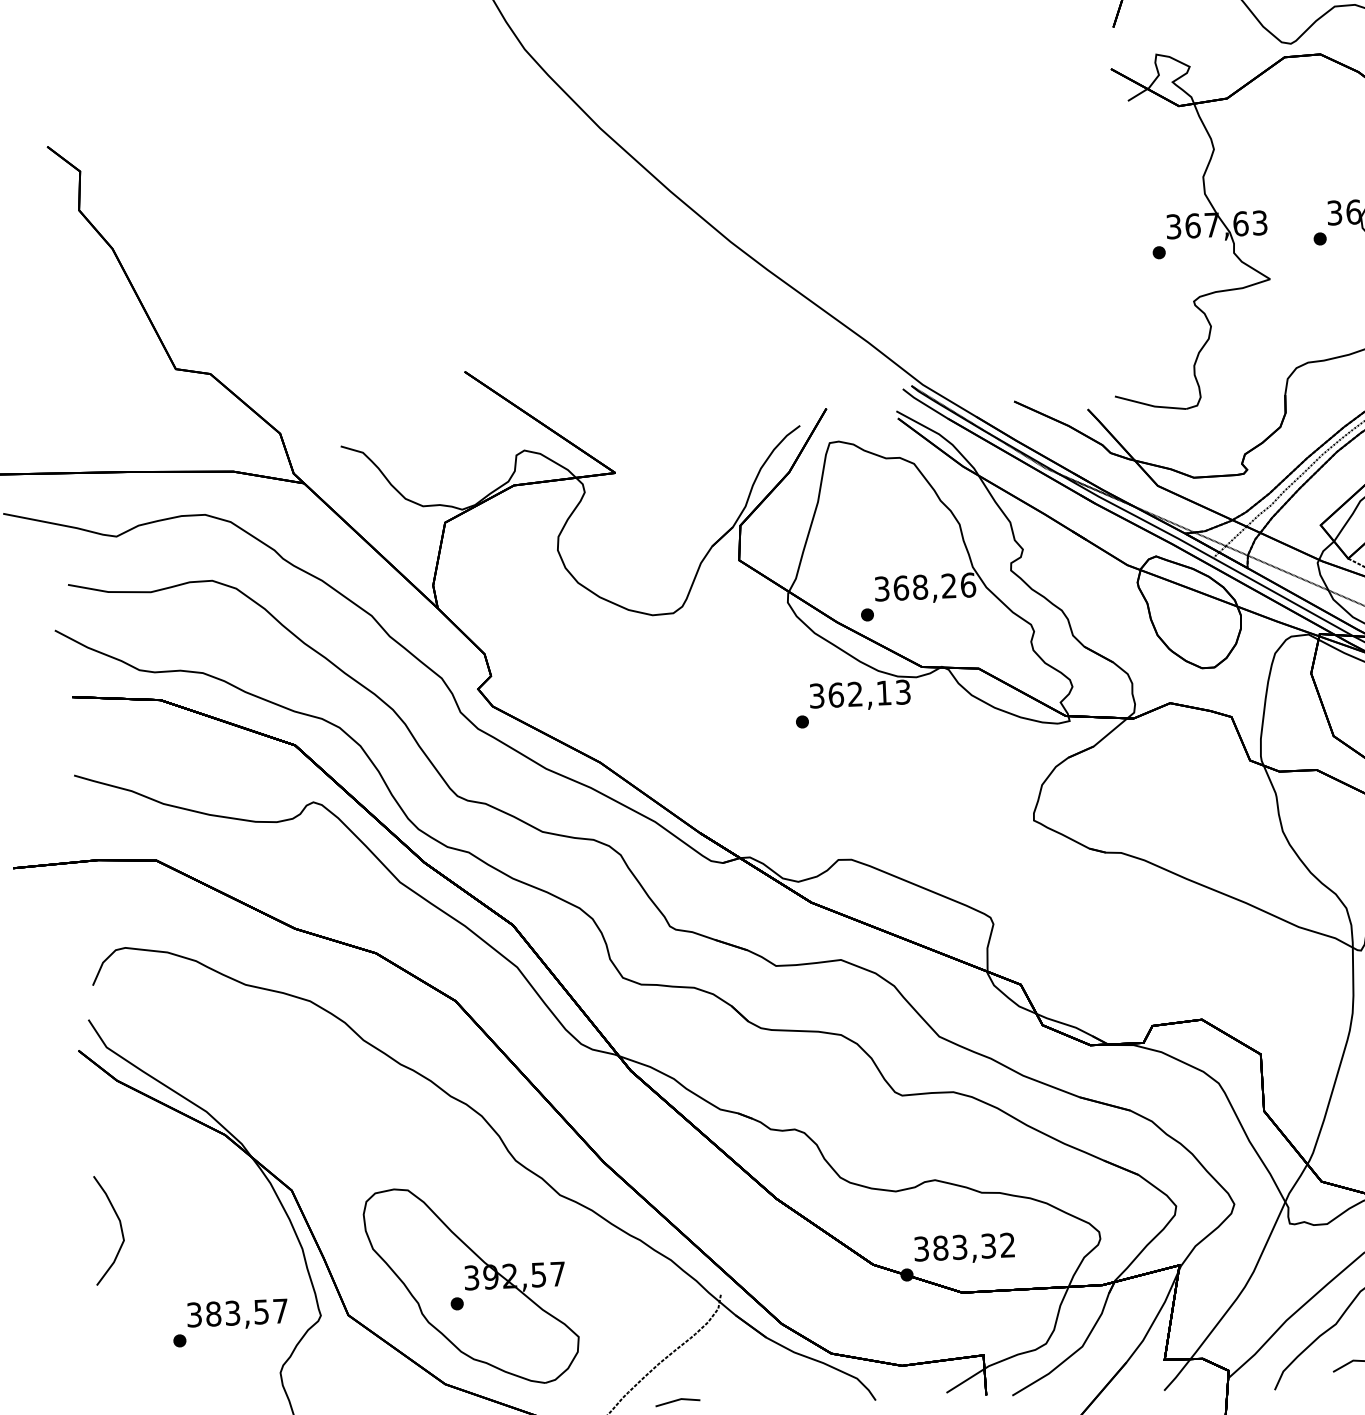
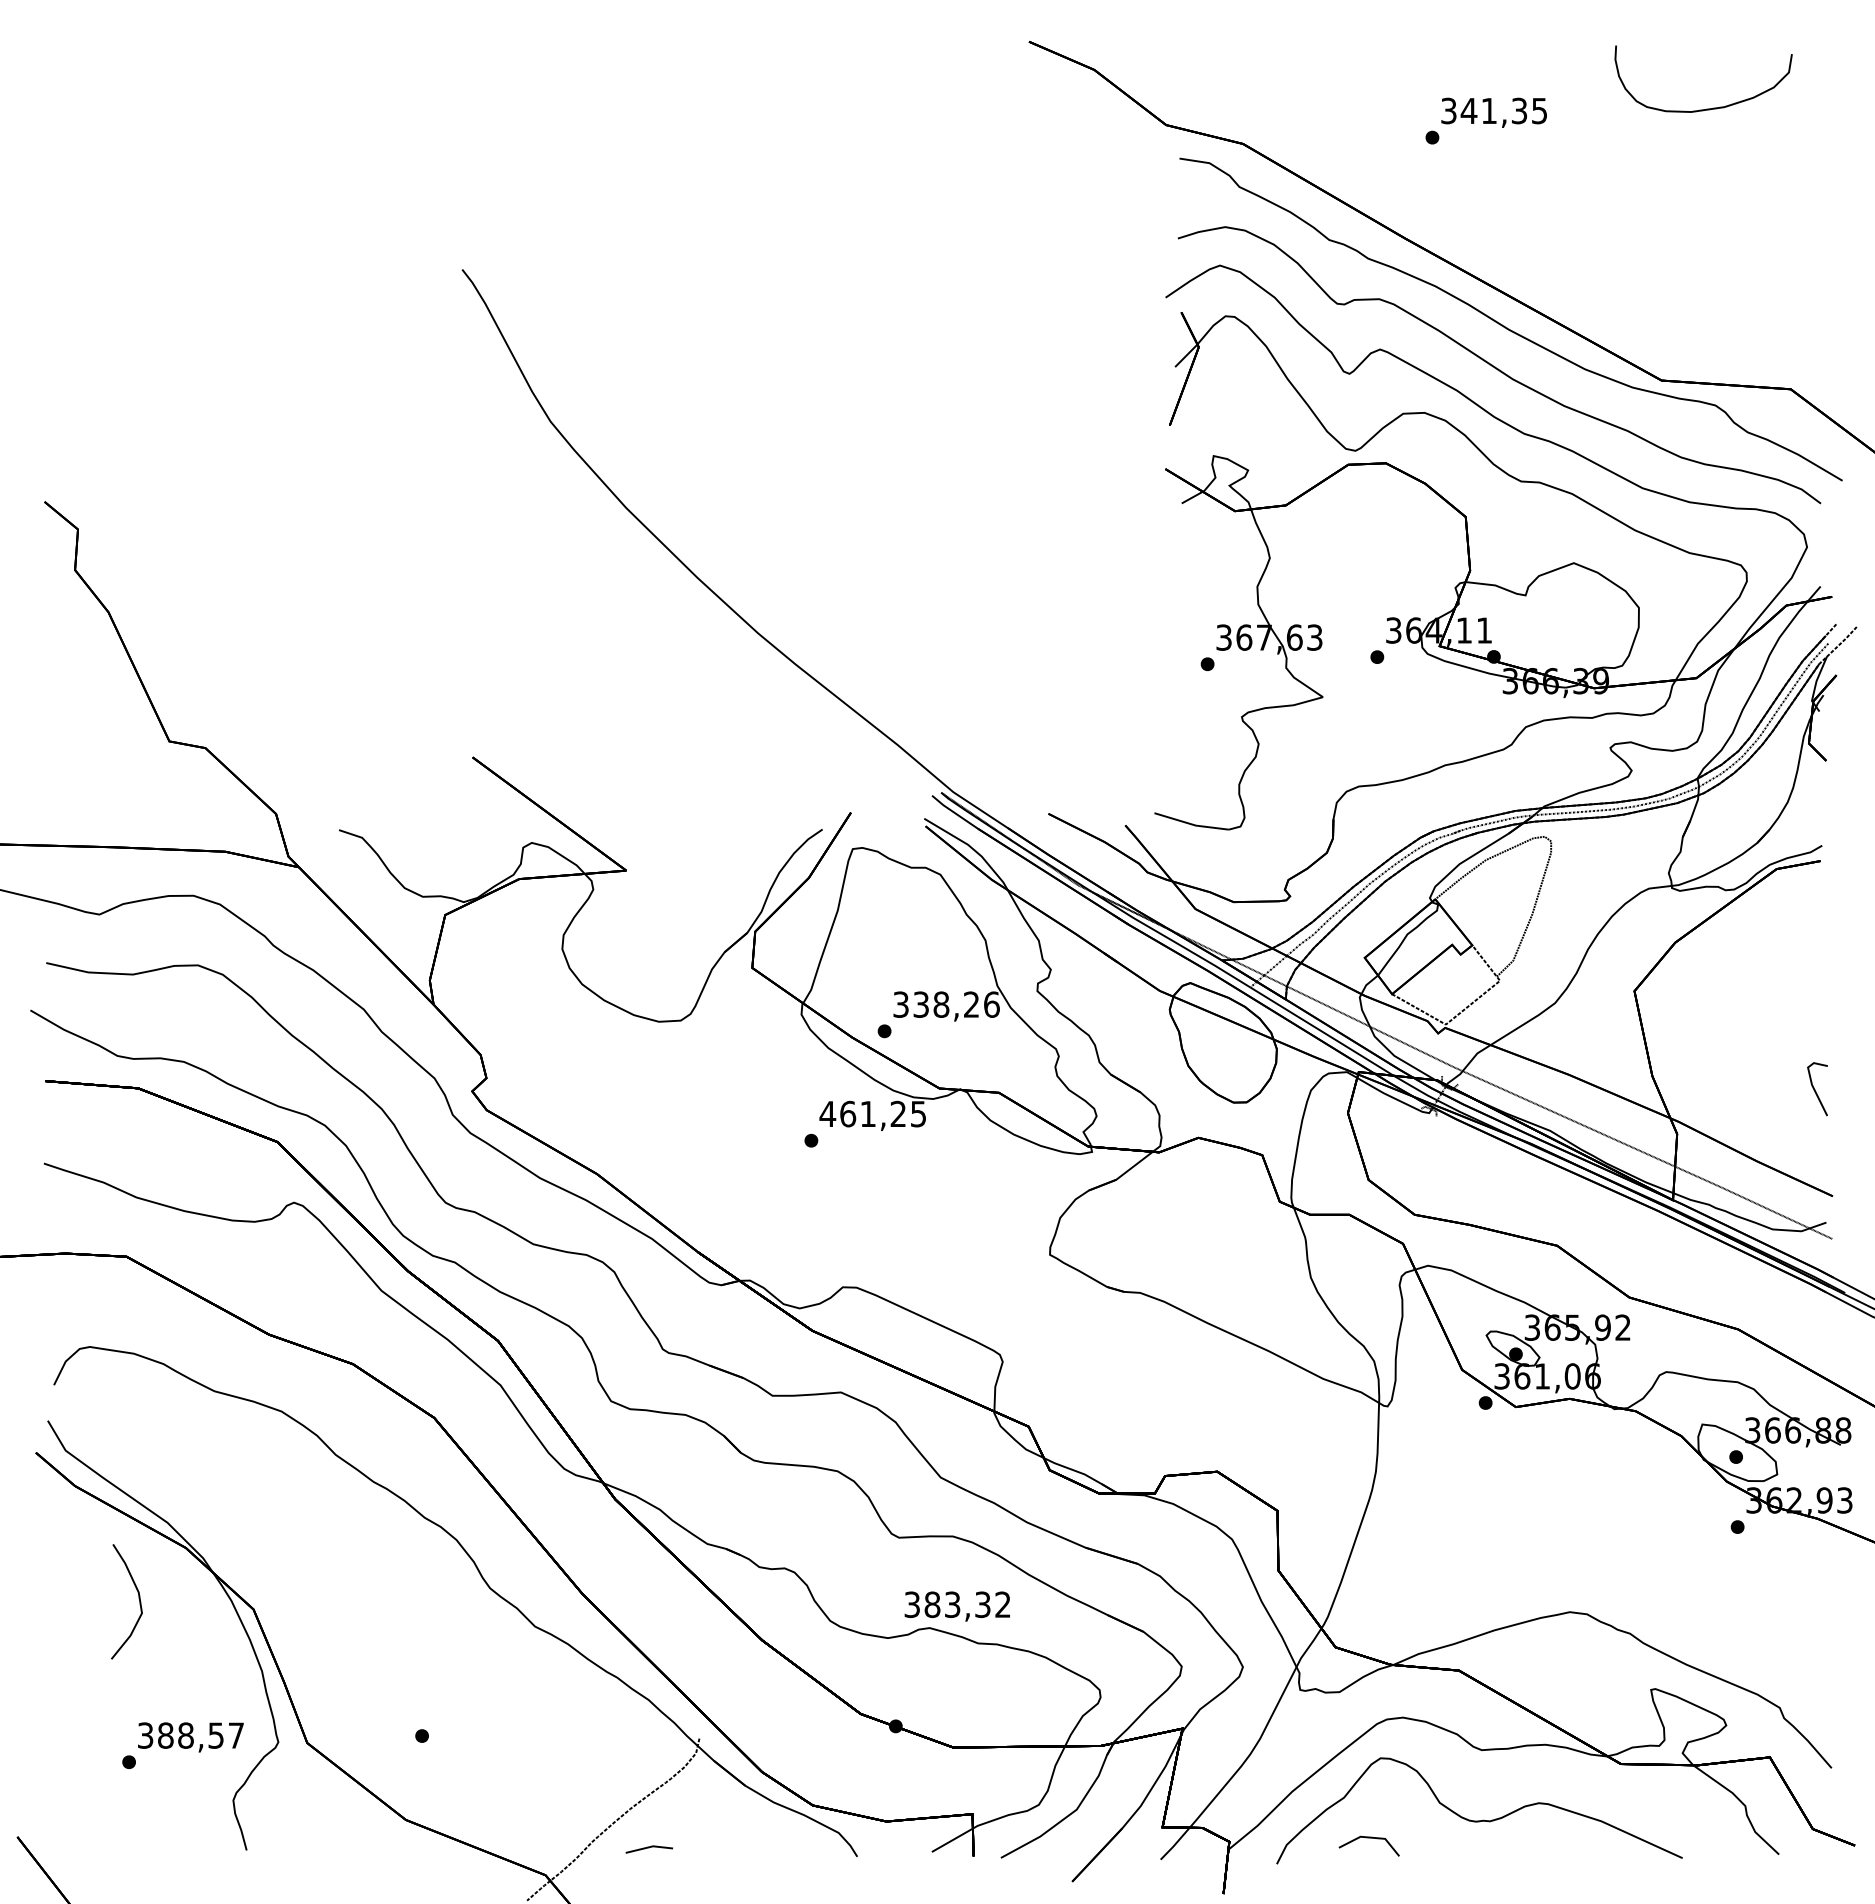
text: (901, 587) -> (921, 1004), 368,26 -> 338,26
text: (859, 693) -> (872, 1113), 362,13 -> 461,25
curve: (120, 1226) -> (138, 1598), moved
text: (963, 1248) -> (956, 1606), moved
part: (472, 1285) -> (438, 1717), removed
text: (232, 1313) -> (185, 1735), 383,57 -> 388,57

